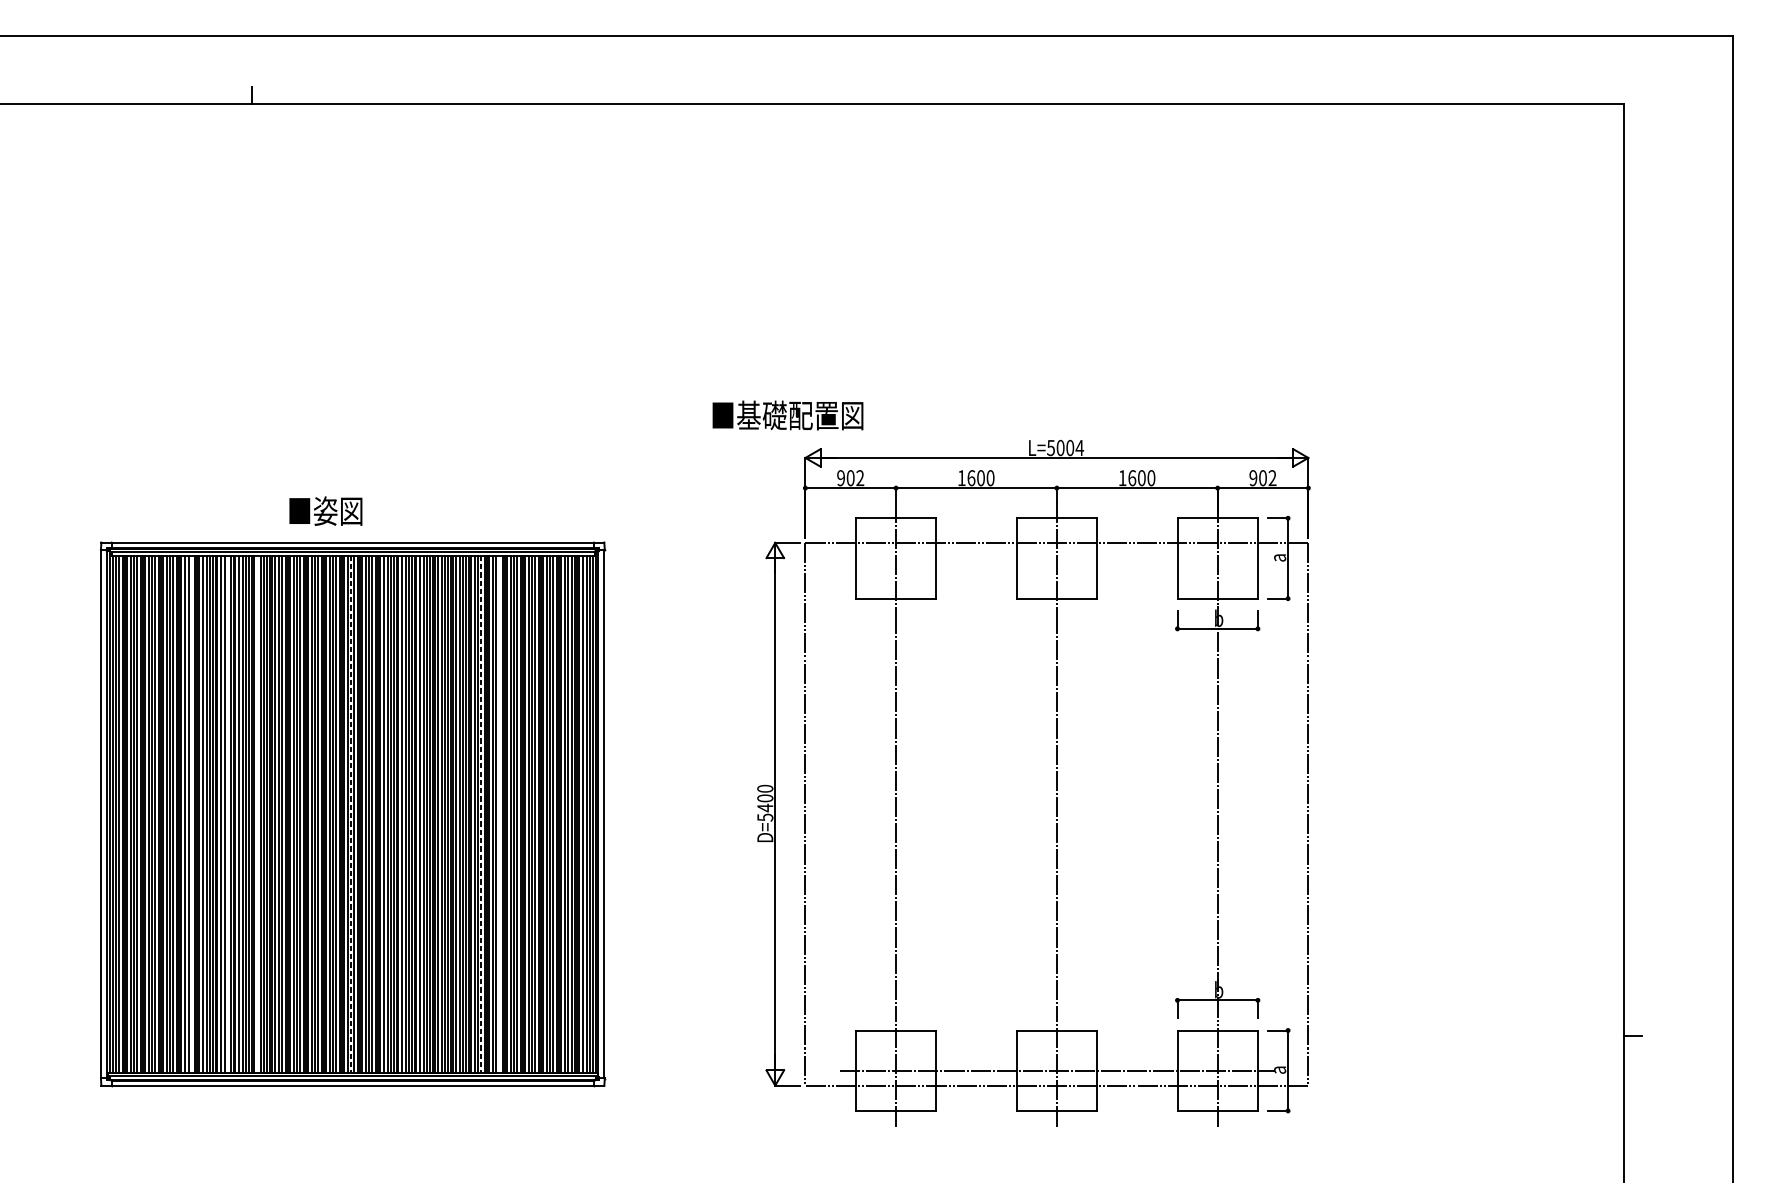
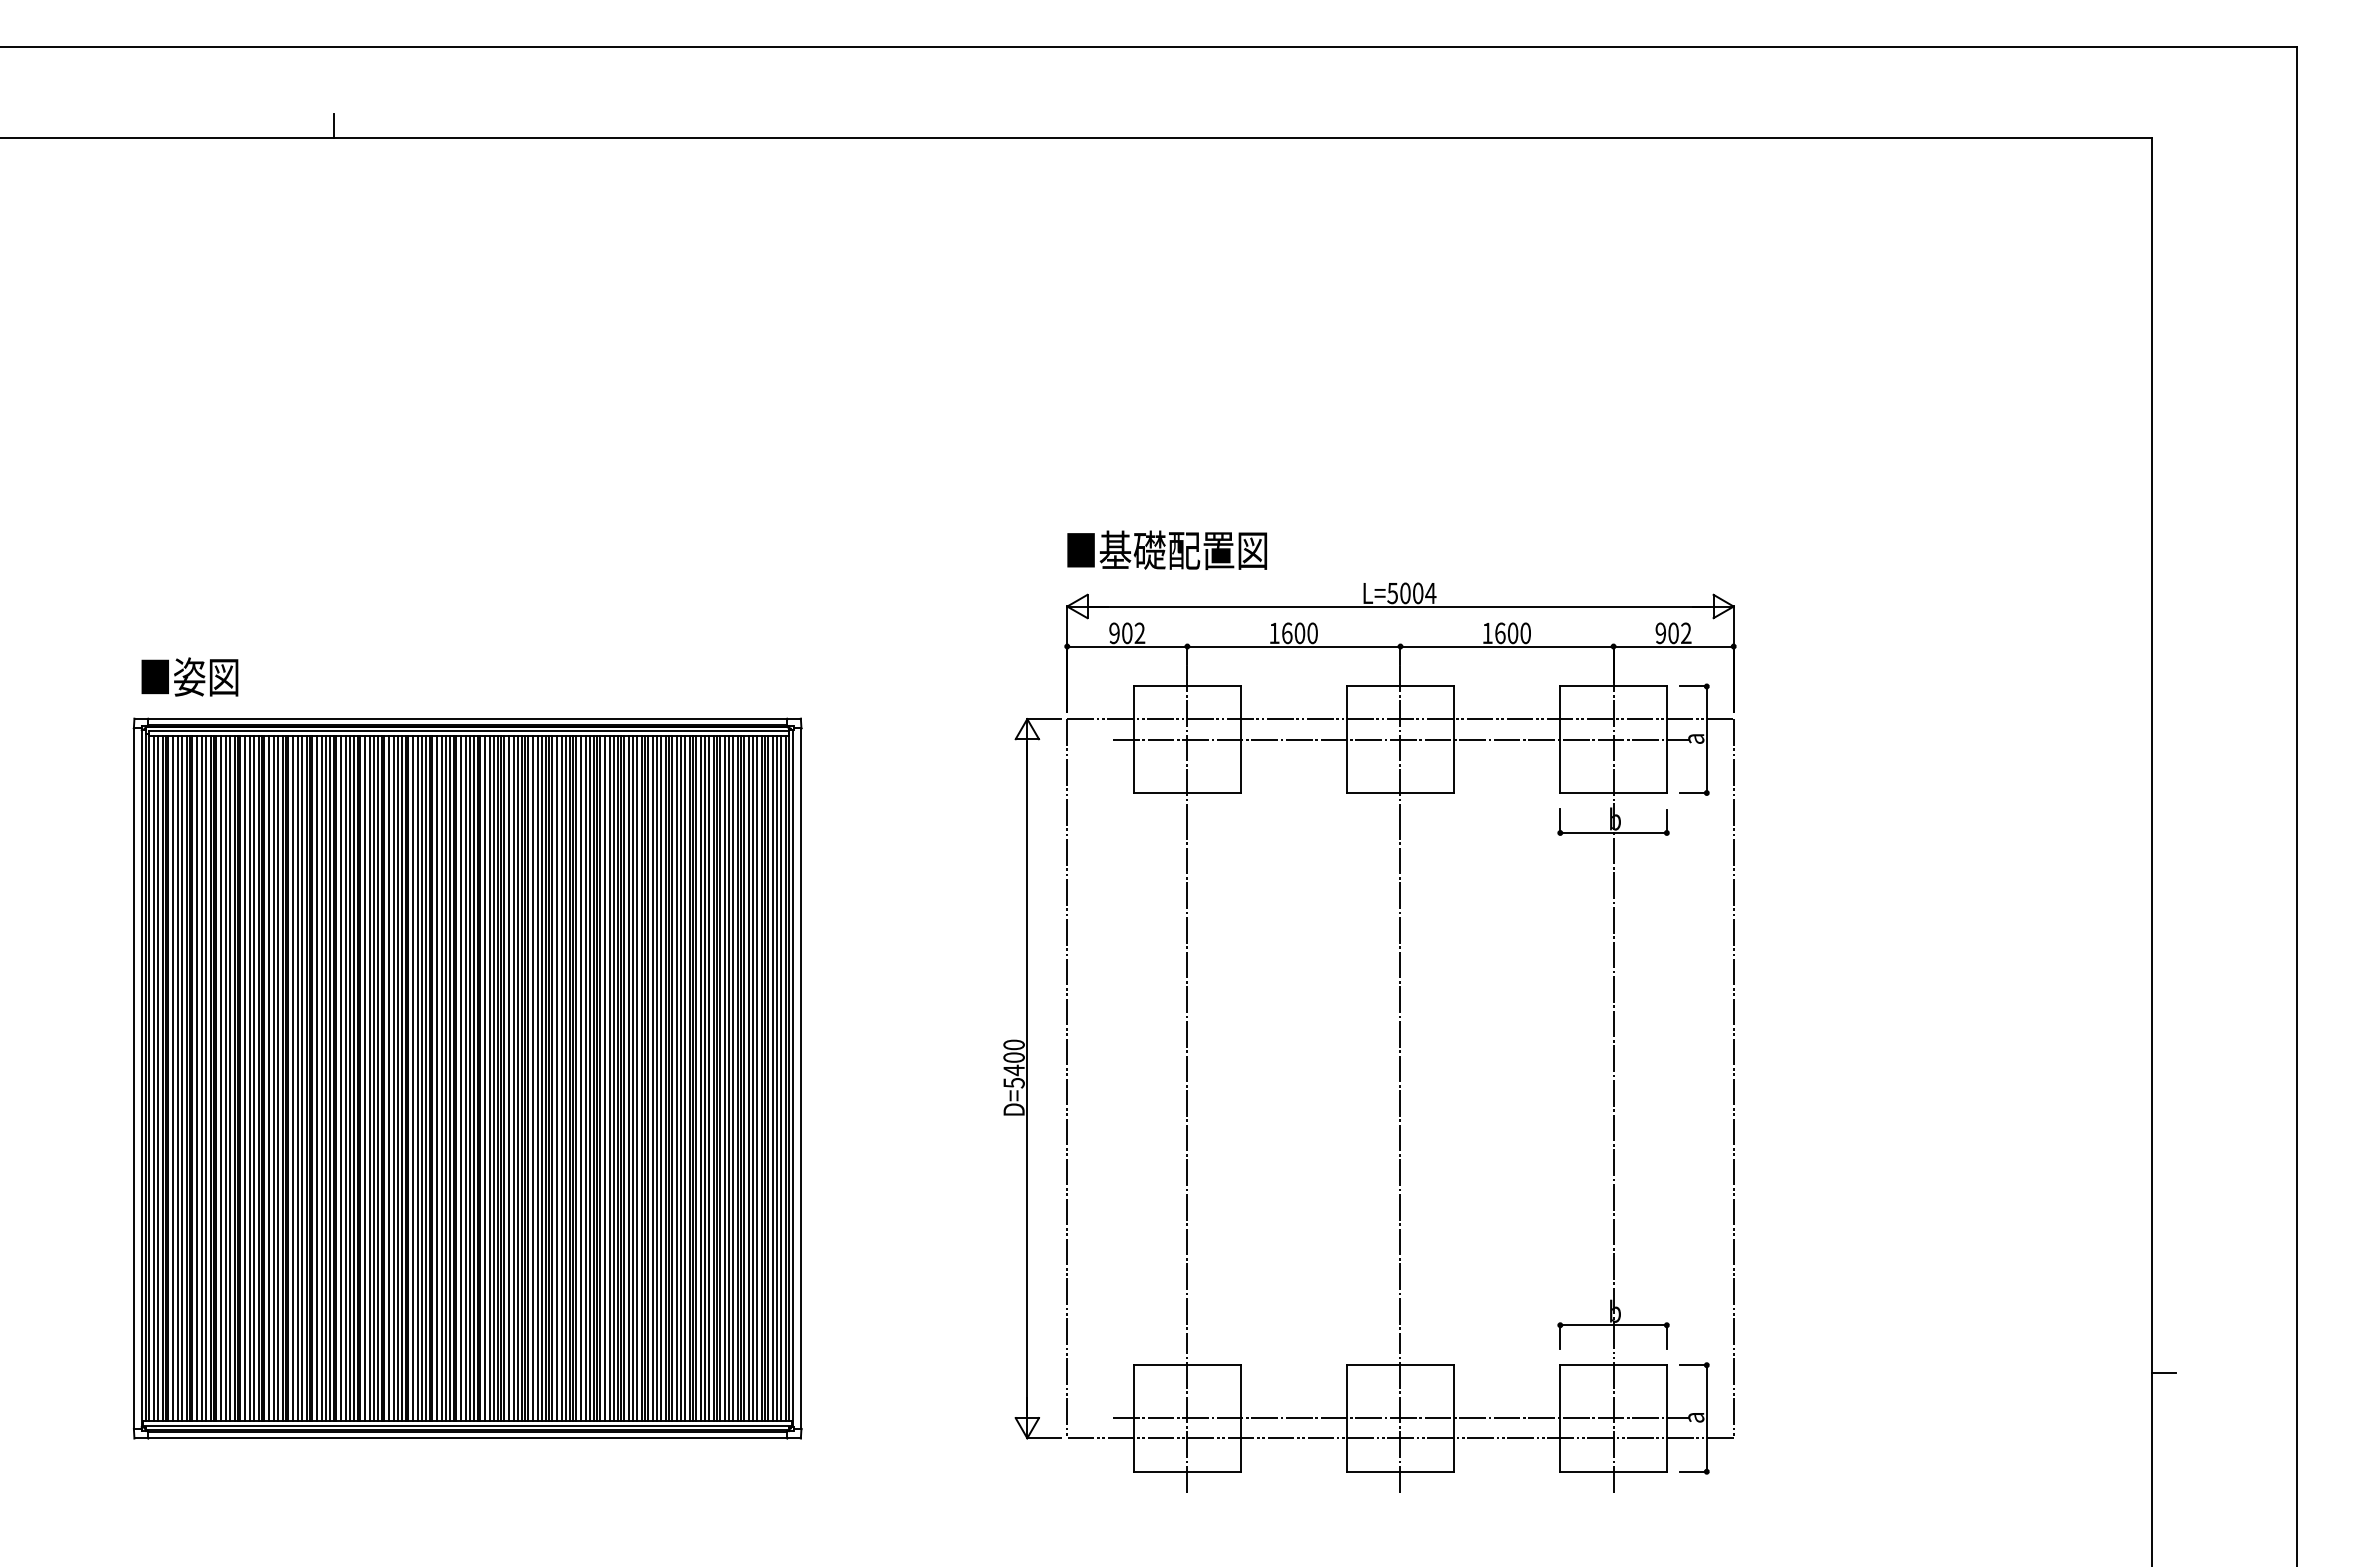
text: (787, 414) -> (1166, 549), moved
text: (325, 510) -> (189, 676), moved
line: (1057, 558) -> (1401, 739), added
line: (191, 814) -> (253, 1078), added
line: (227, 814) -> (301, 1078), added
line: (257, 814) -> (341, 1078), added
line: (351, 814) -> (465, 1078), dashed -> solid
line: (481, 814) -> (637, 1078), dashed -> solid
line: (499, 814) -> (661, 1078), added

